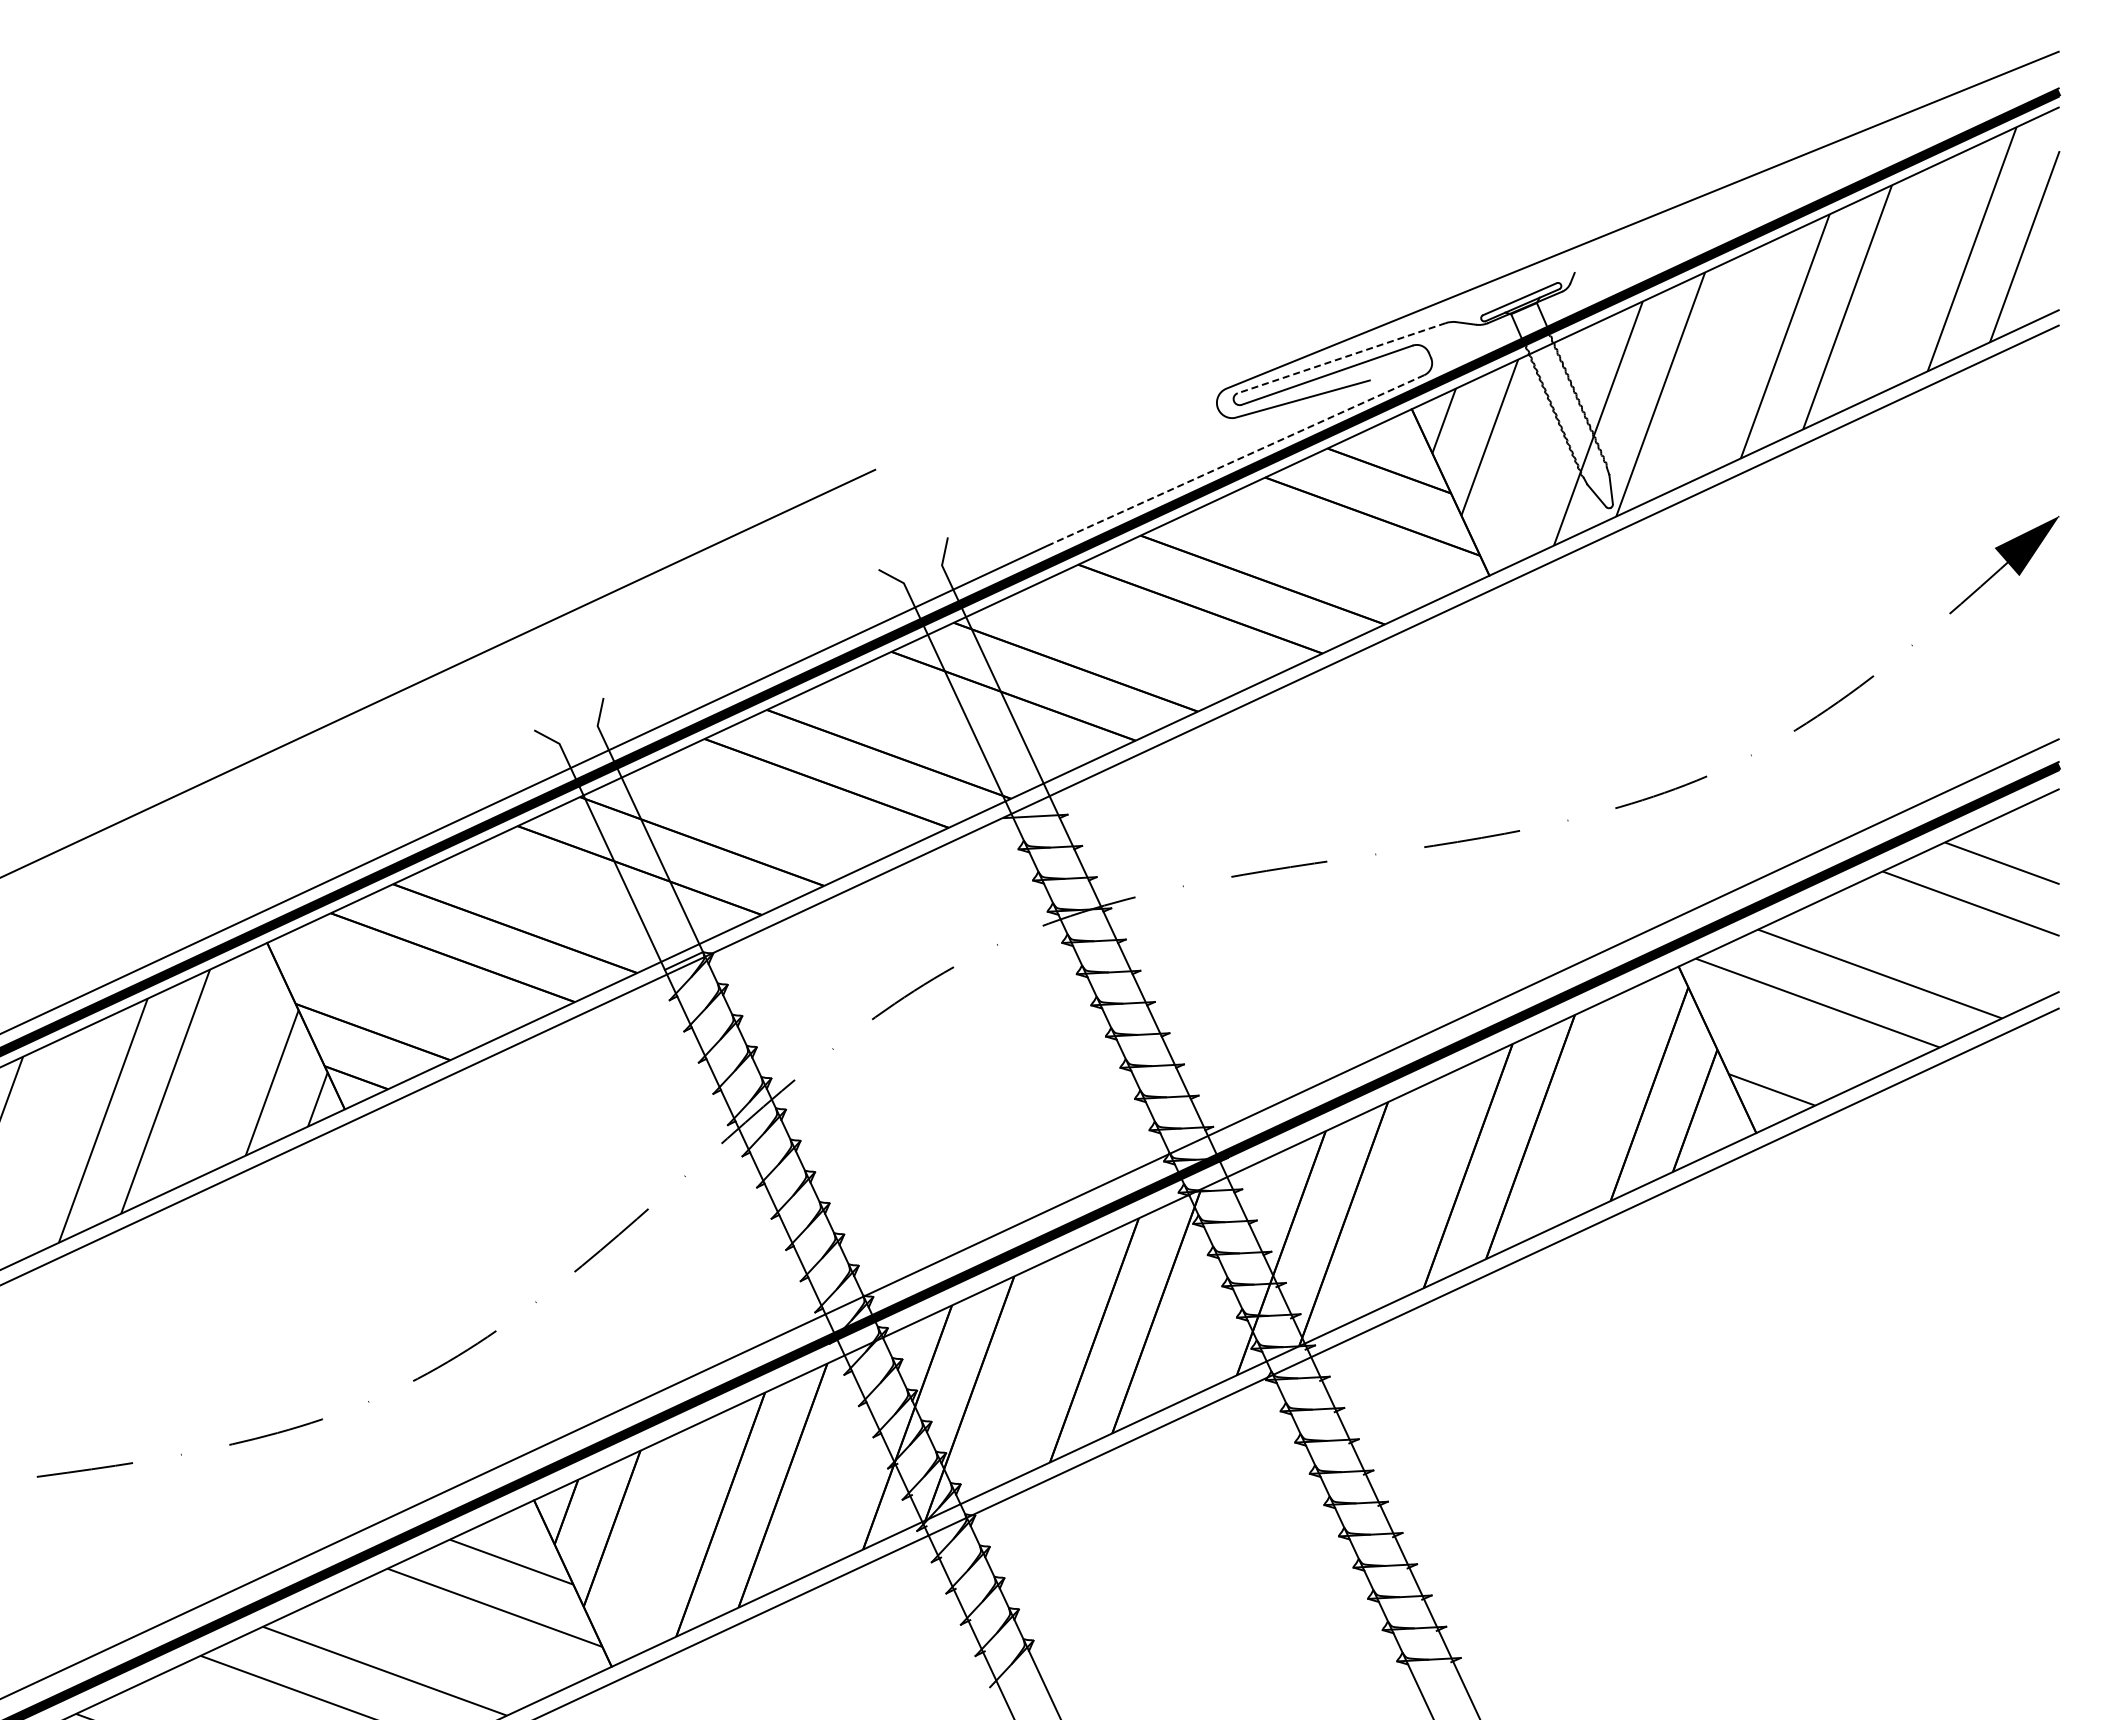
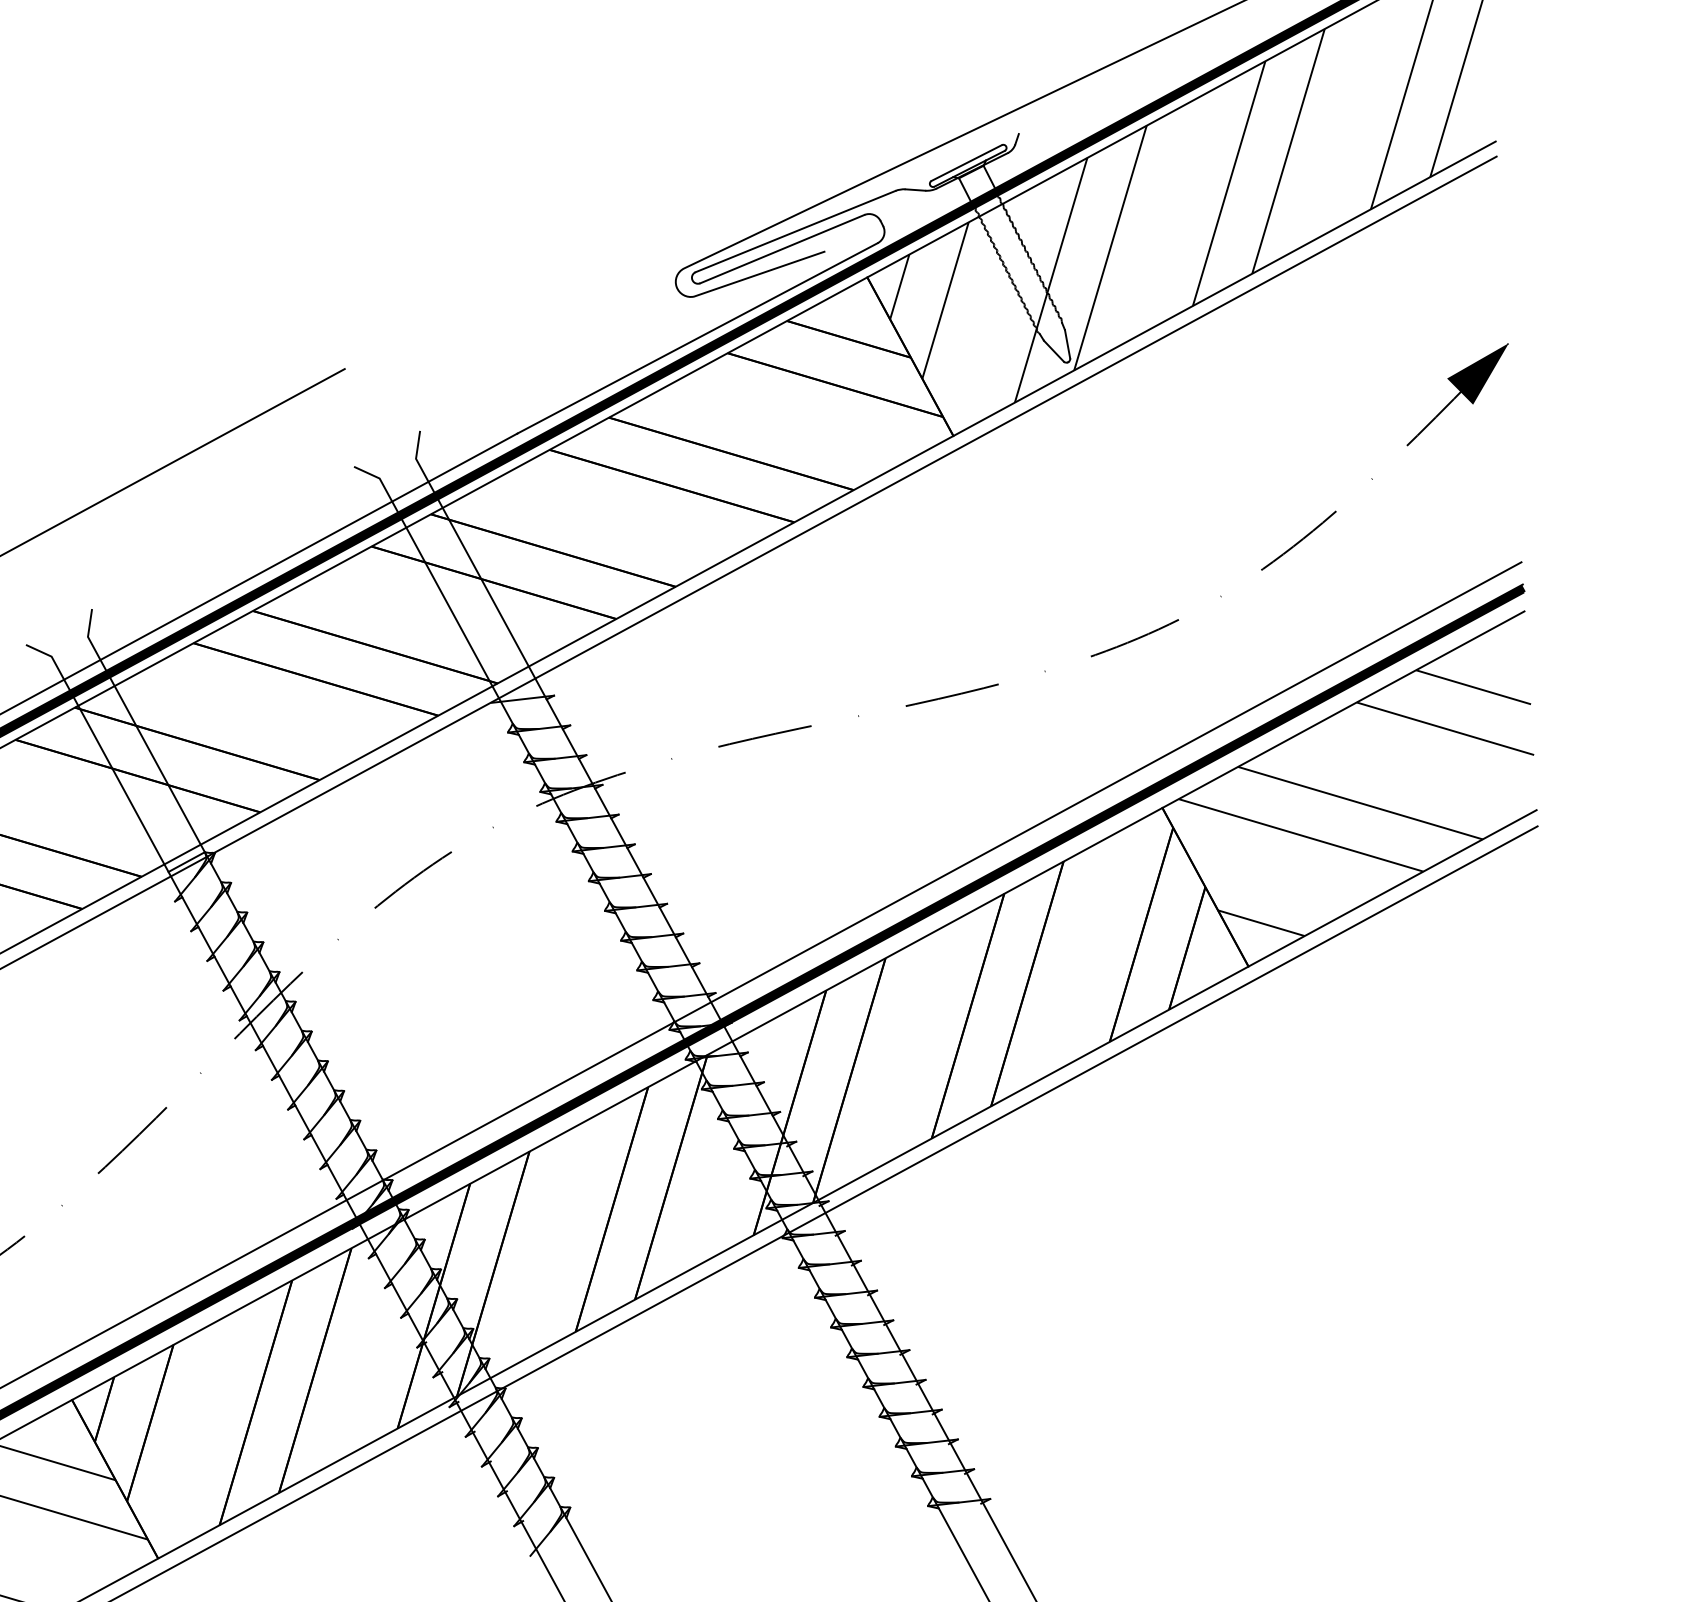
line: (1341, 358) -> (795, 231), dashed -> solid
line: (1234, 460) -> (696, 338), dashed -> solid

